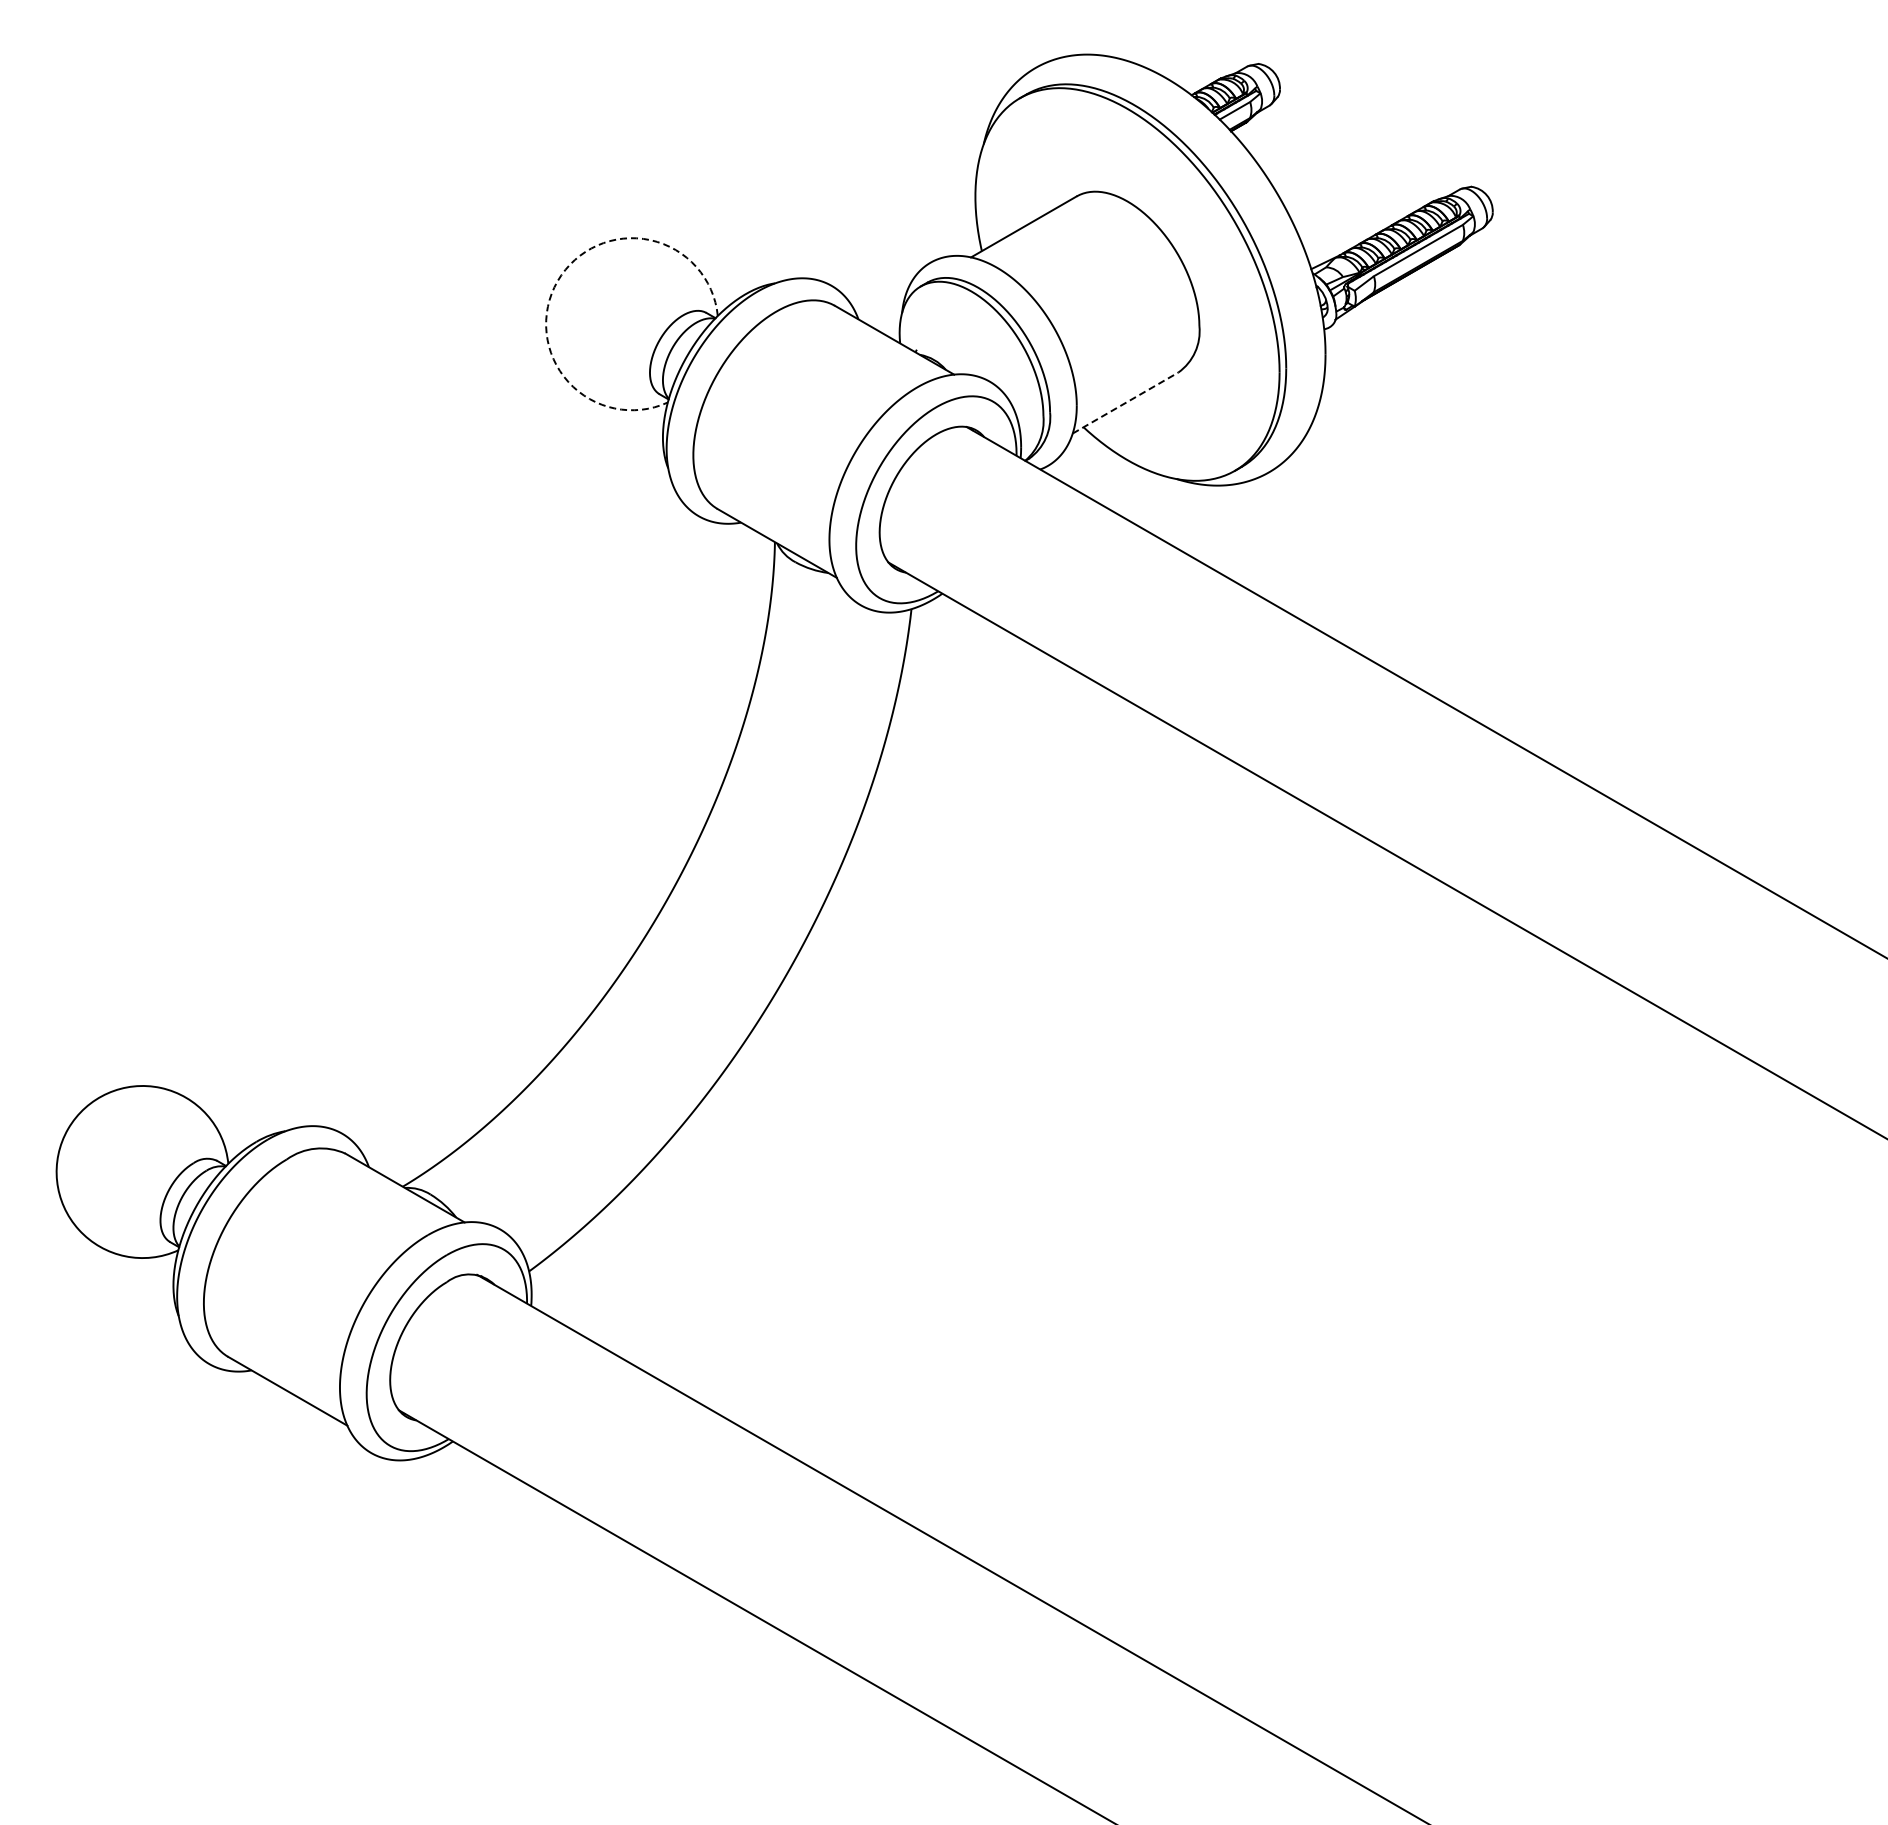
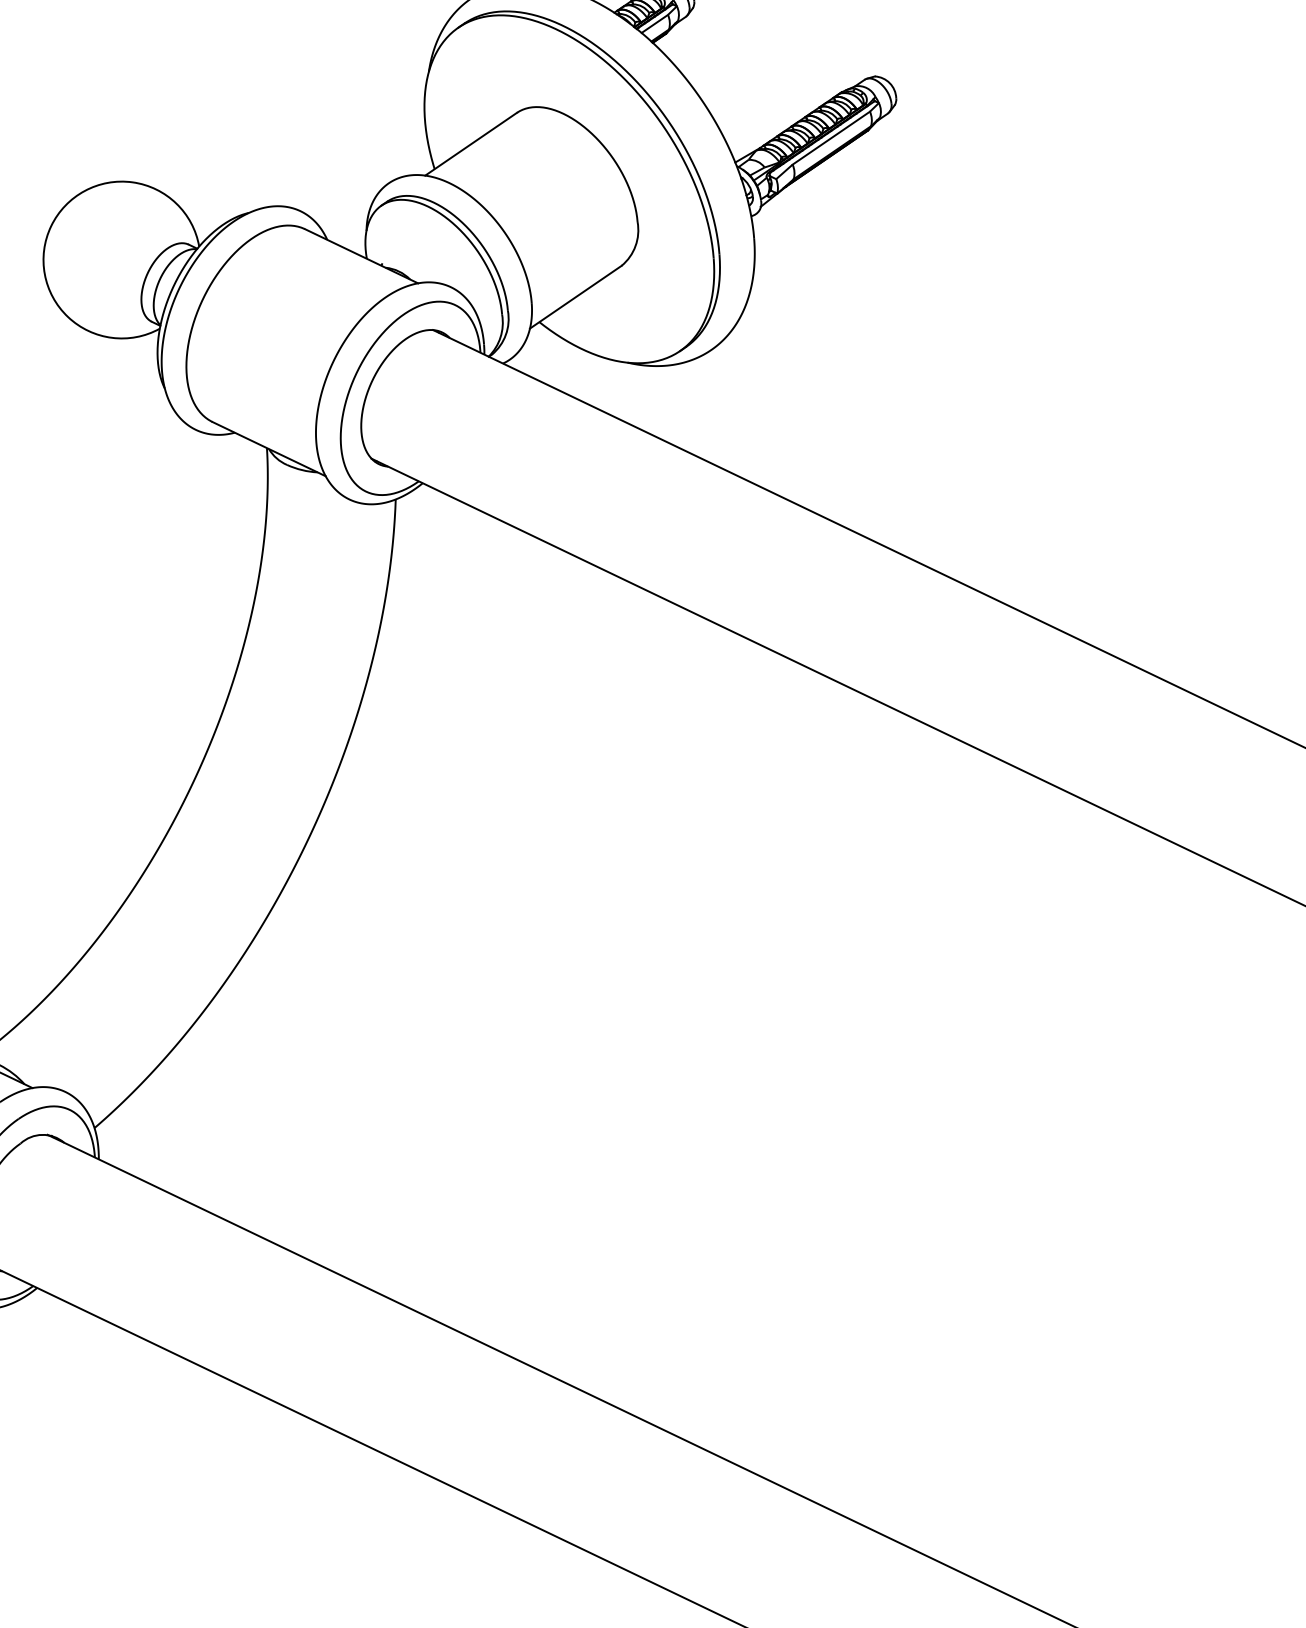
arc: (557, 281) -> (51, 226), dashed -> solid
line: (1125, 403) -> (575, 297), dashed -> solid

